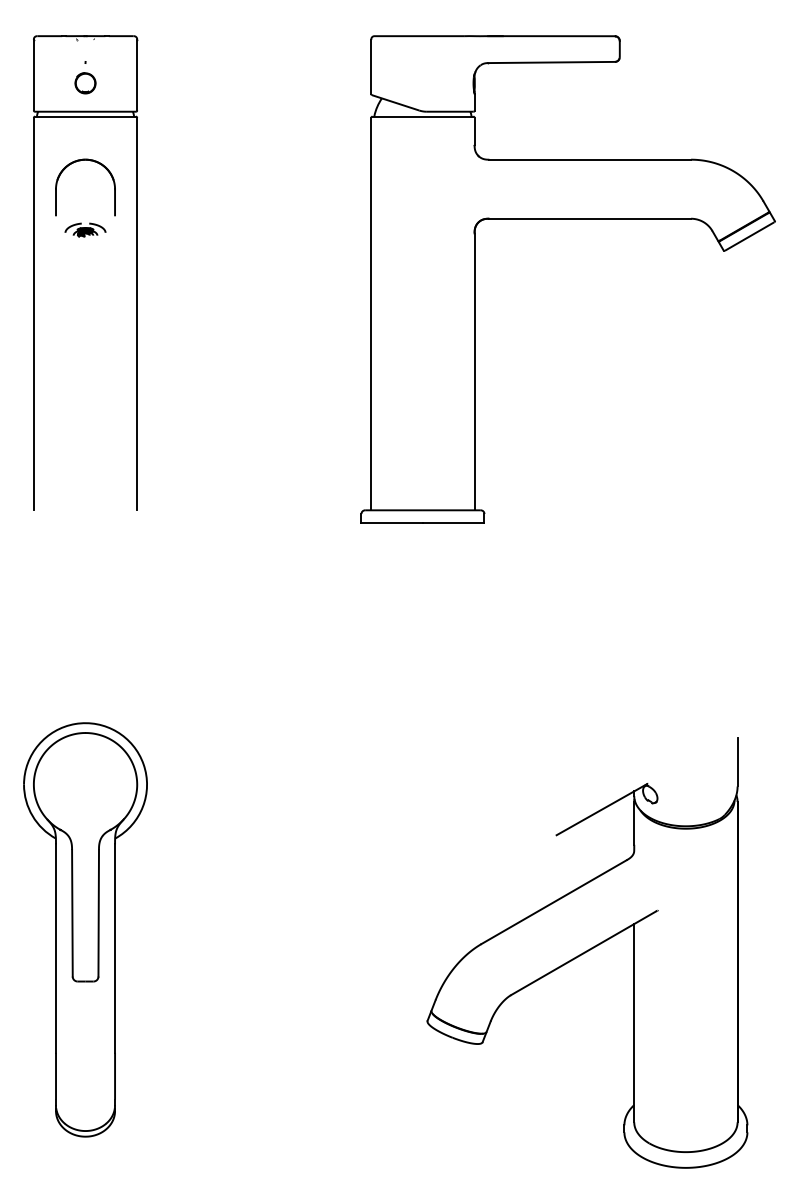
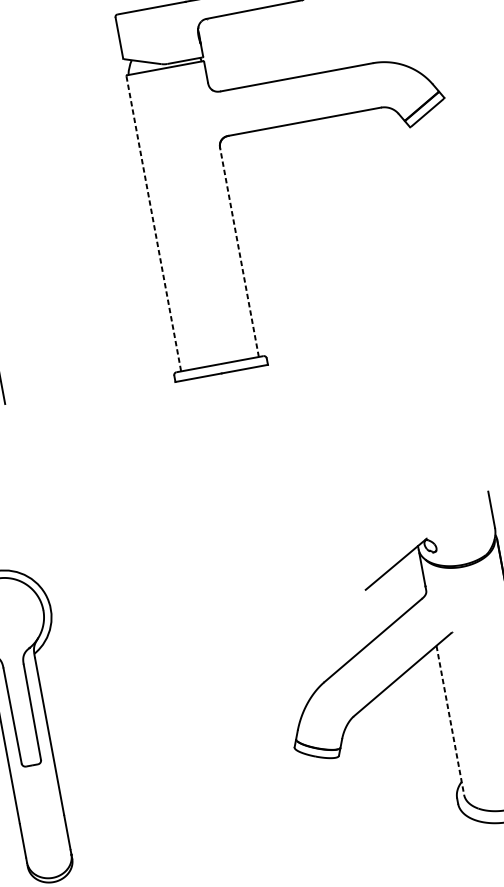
line: (371, 314) -> (154, 224), solid -> dashed
line: (474, 371) -> (239, 252), solid -> dashed
line: (634, 1023) -> (450, 720), solid -> dashed

